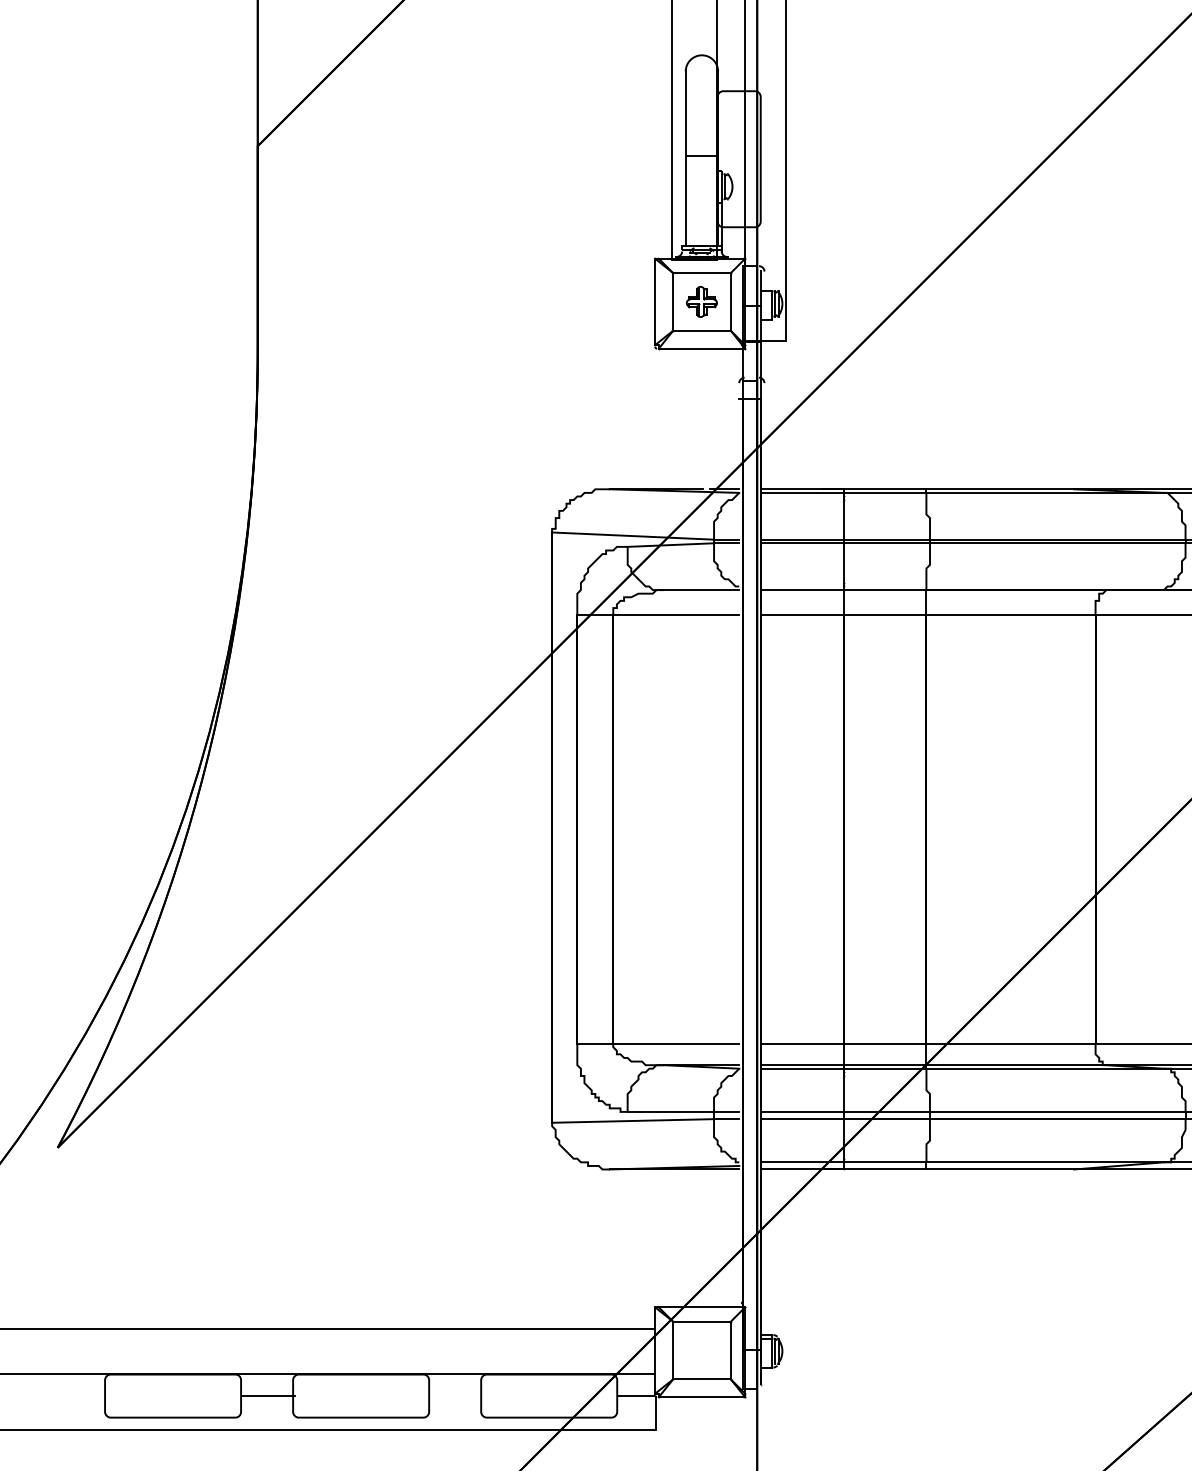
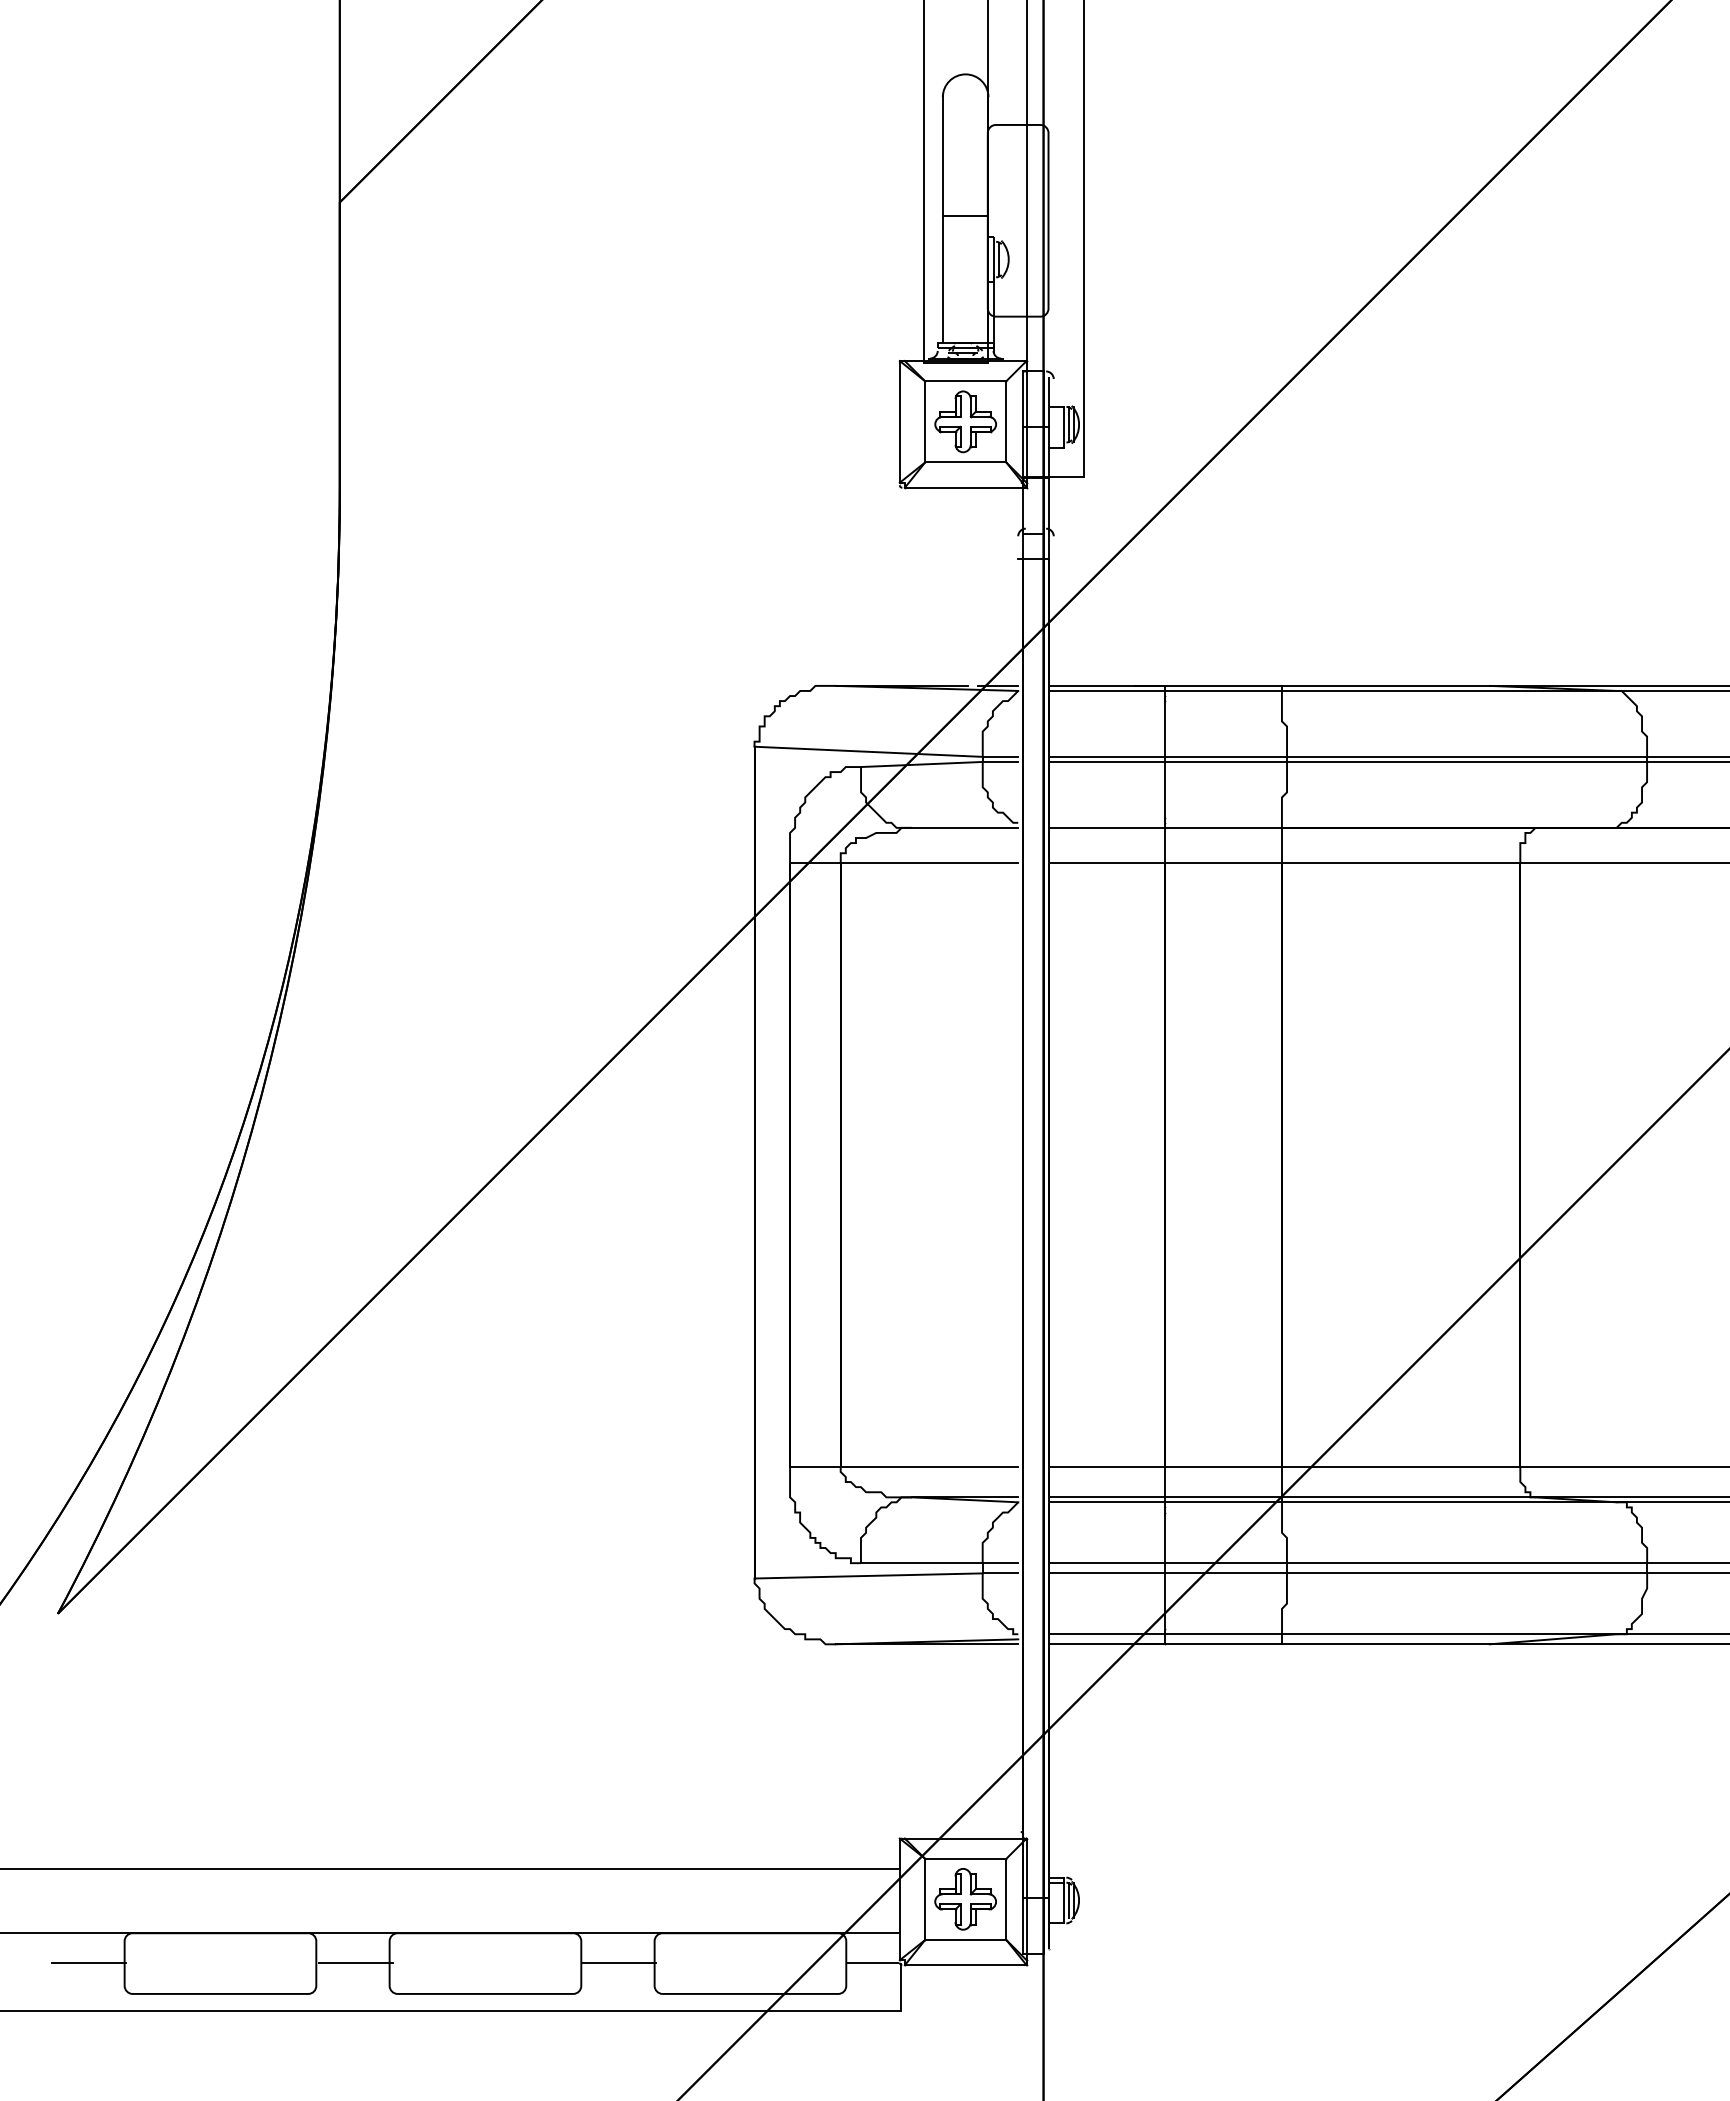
part: (701, 301) -> (965, 421), size x1.43
part: (701, 1350) -> (965, 1899), added
line: (79, 1395) -> (88, 1962), added
line: (456, 1395) -> (619, 1962), added

